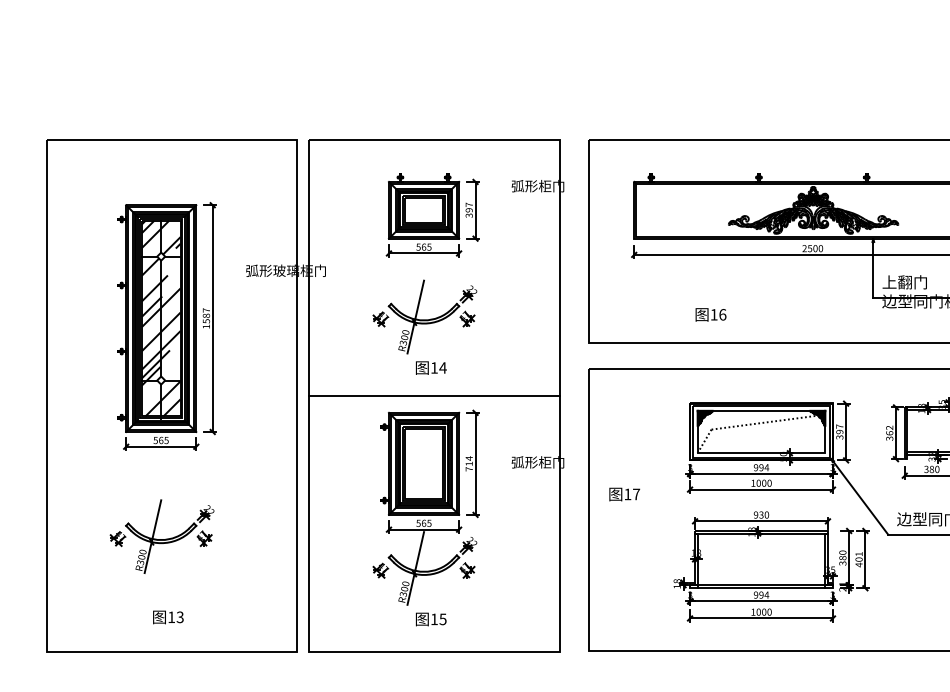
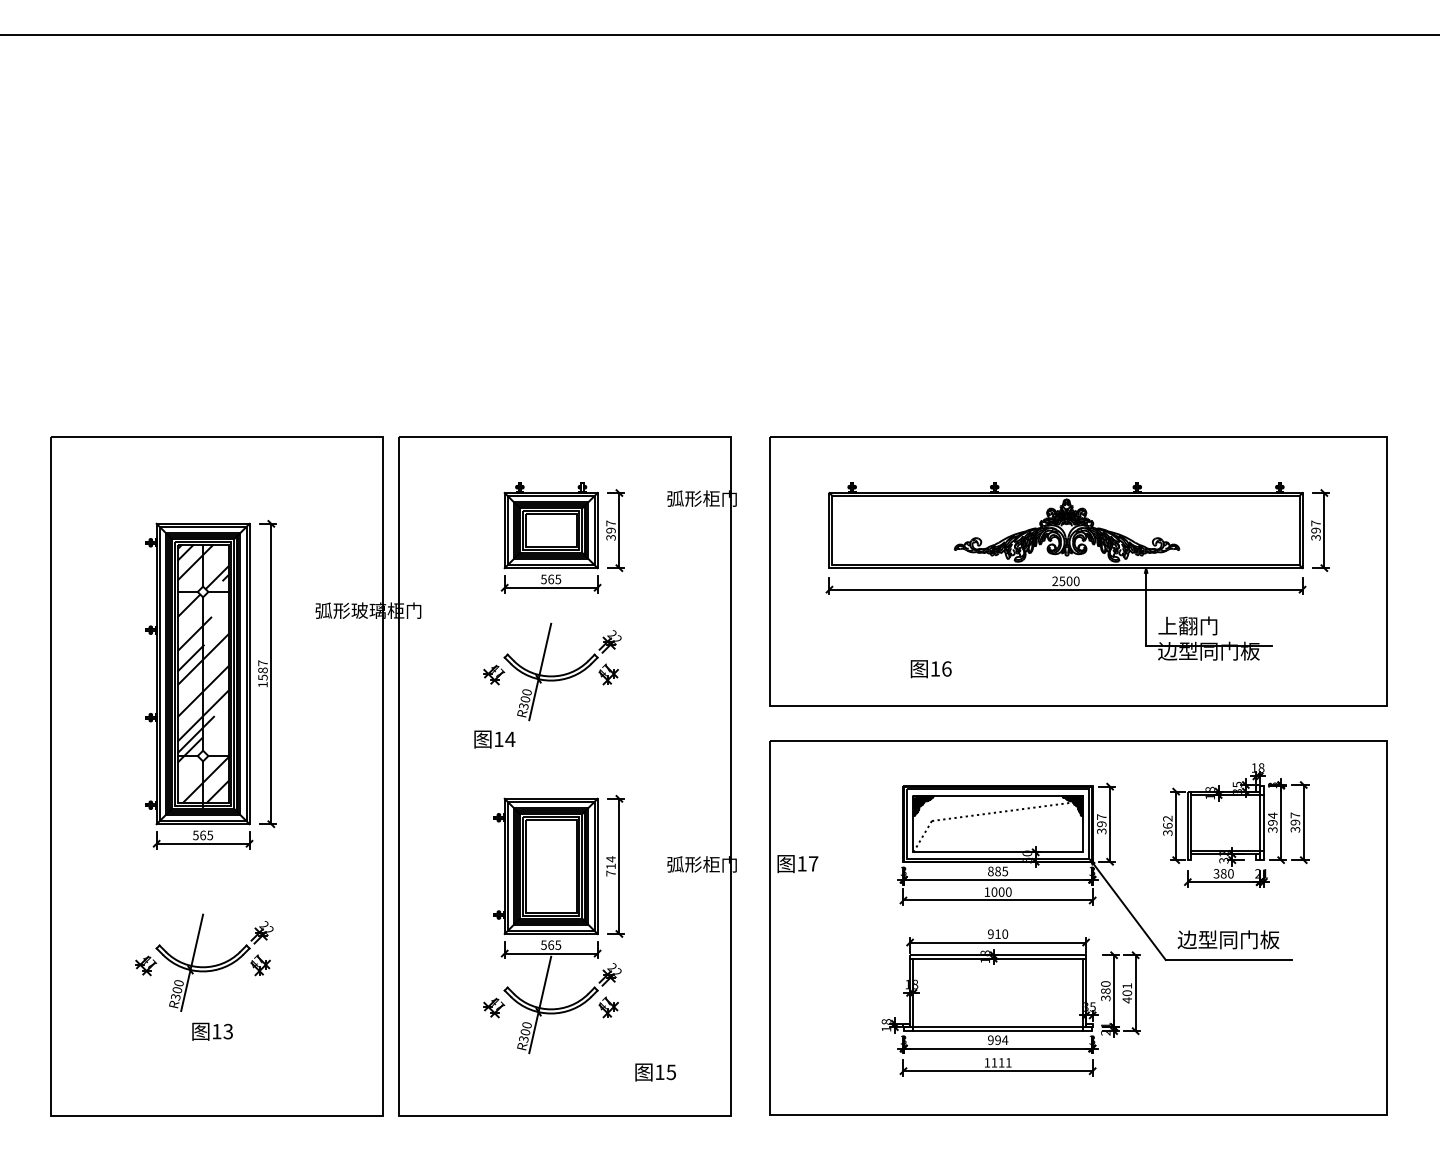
text: (431, 368) -> (494, 739), moved
line: (434, 395) -> (565, 776), removed
text: (761, 467) -> (998, 871), 994 -> 885
text: (624, 494) -> (797, 864), moved
text: (761, 514) -> (997, 933), 930 -> 910
text: (764, 611) -> (1001, 1062), 1000 -> 1111
text: (168, 617) -> (212, 1031), moved
text: (431, 619) -> (655, 1072), moved

